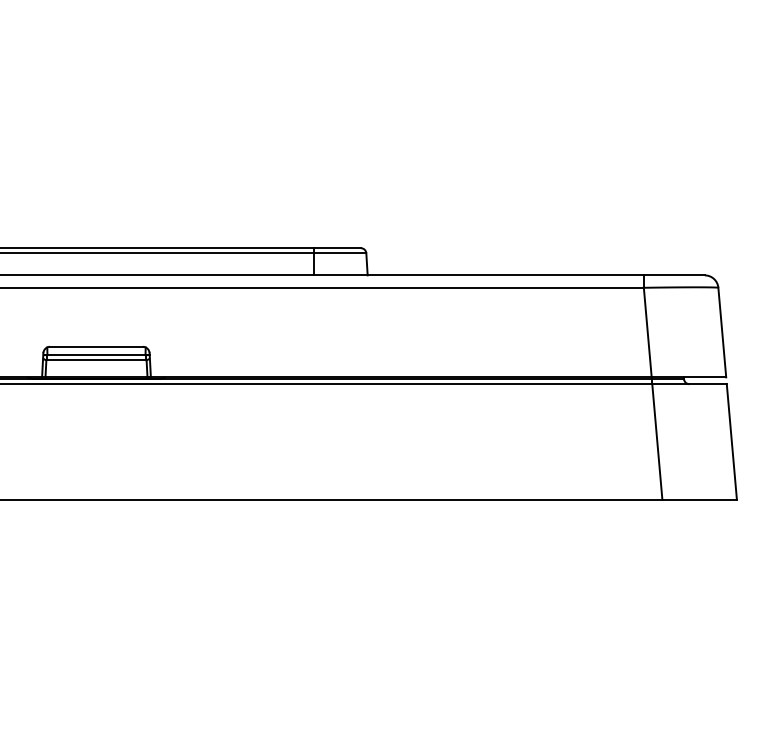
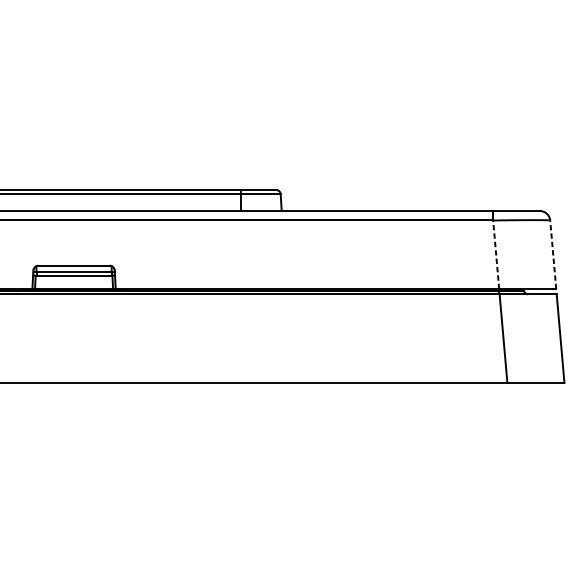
line: (647, 332) -> (495, 254), solid -> dashed
line: (722, 332) -> (553, 254), solid -> dashed

